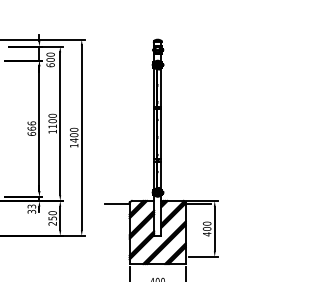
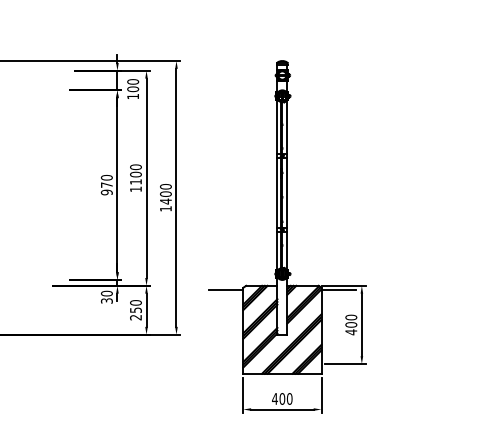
text: (50, 65) -> (133, 96), 600 -> 100
text: (31, 128) -> (106, 184), 666 -> 970
text: (31, 206) -> (106, 293), 33 -> 30

